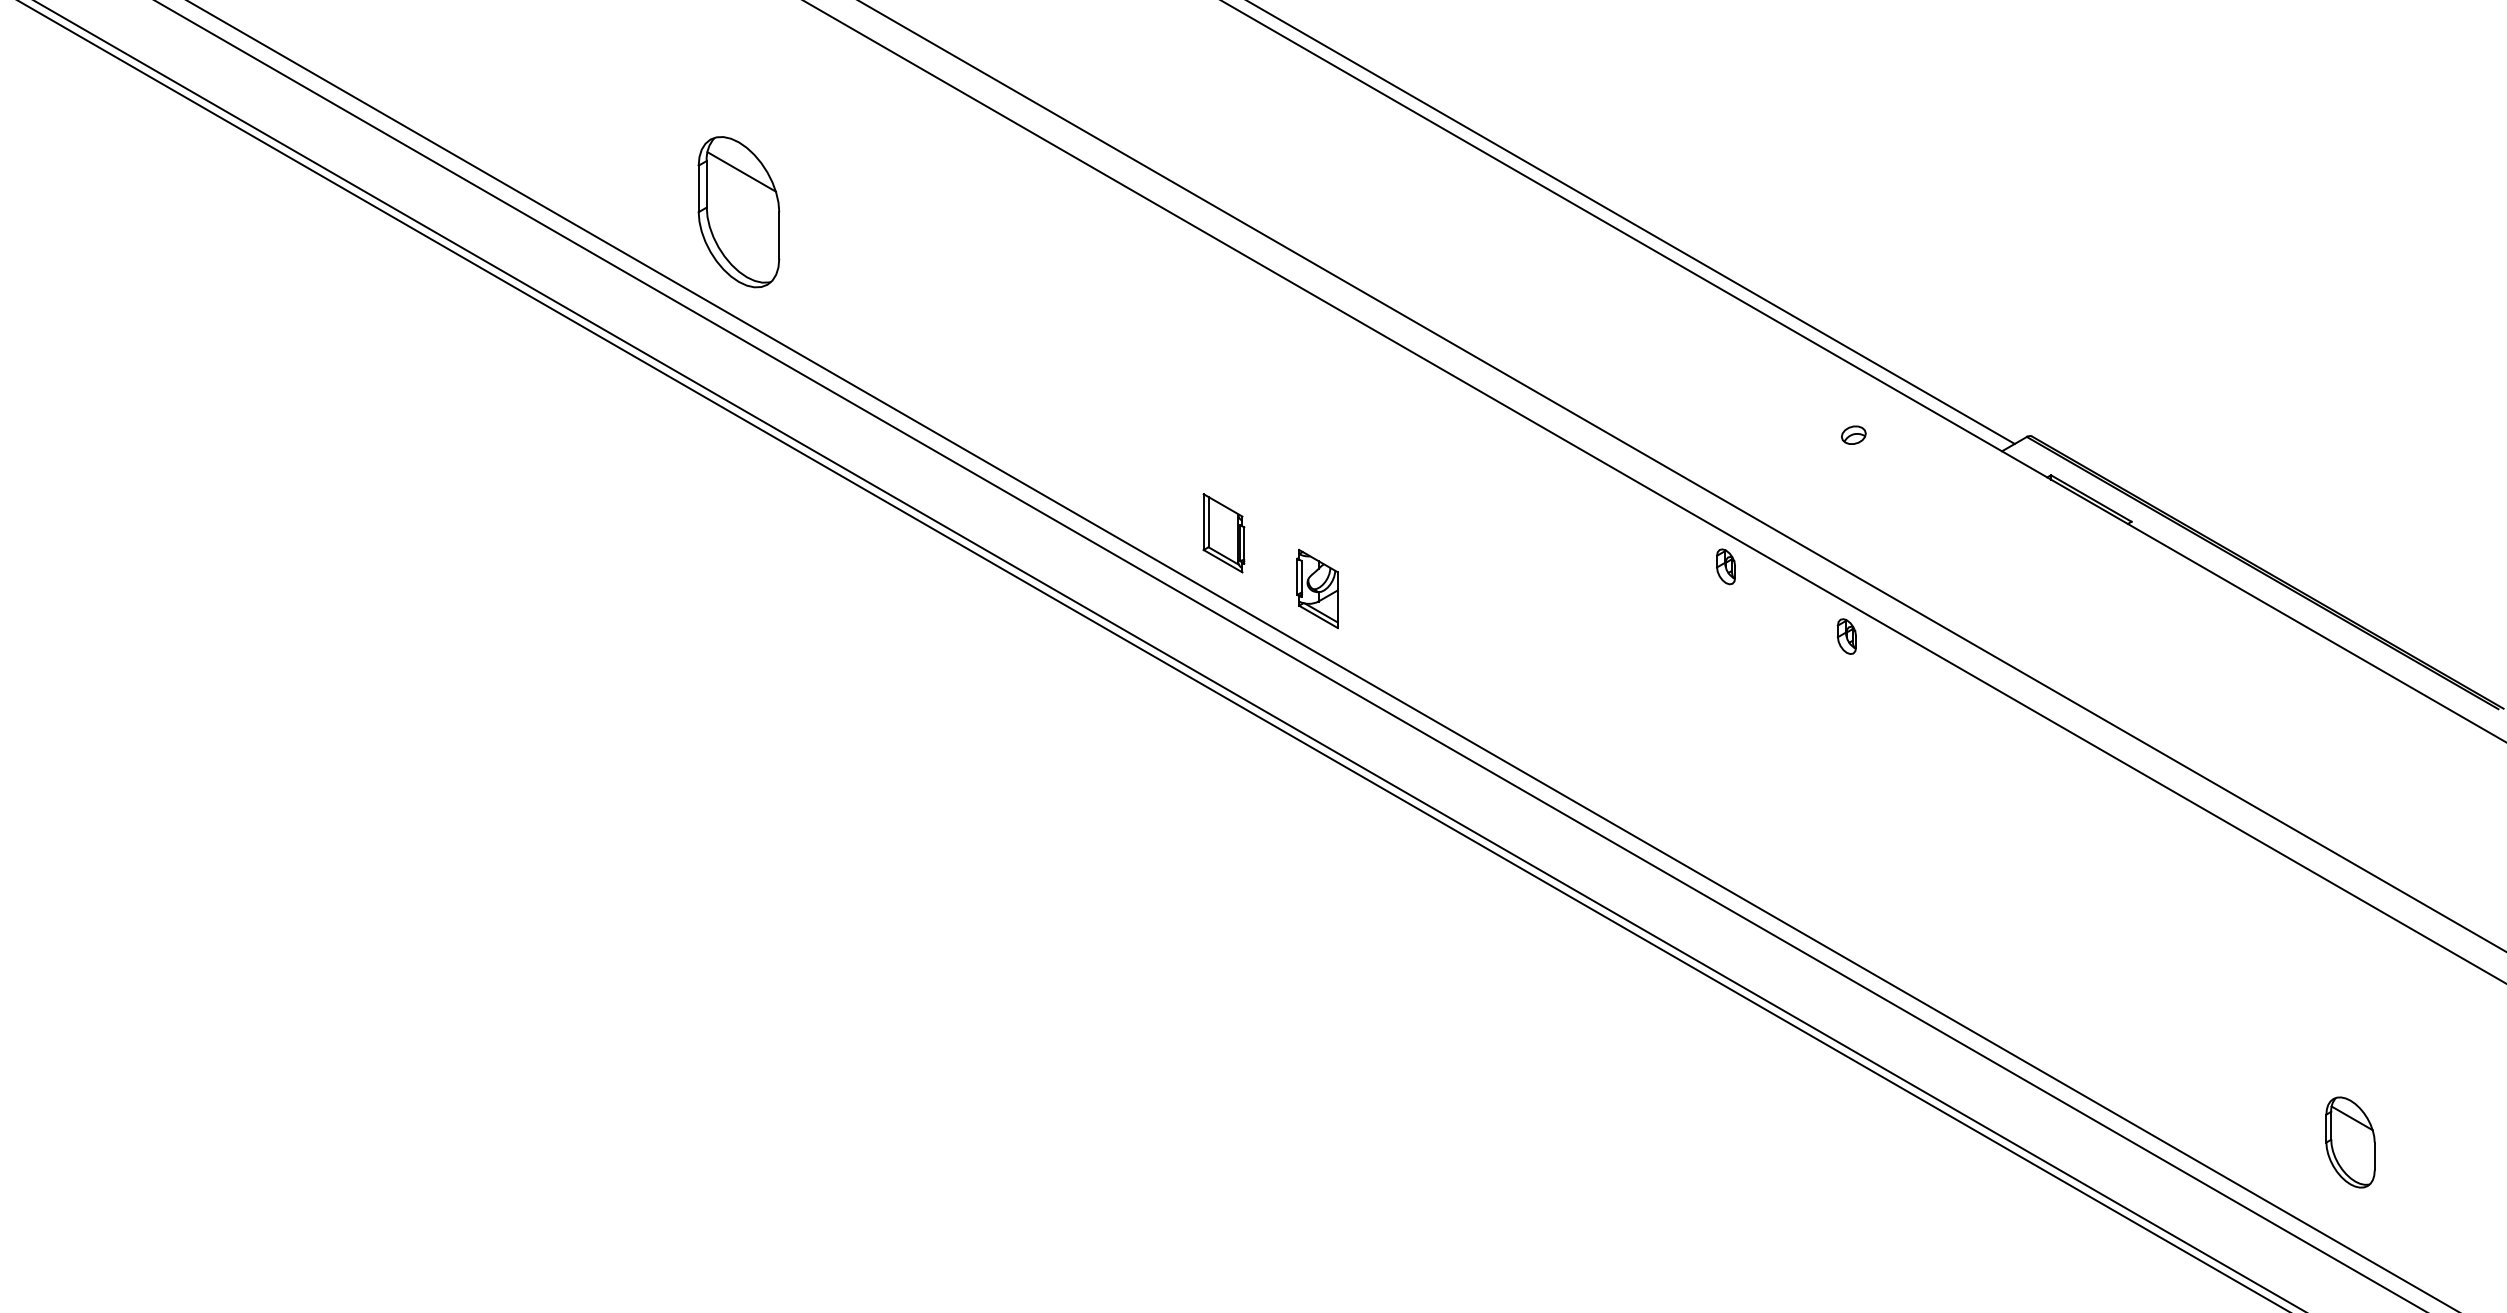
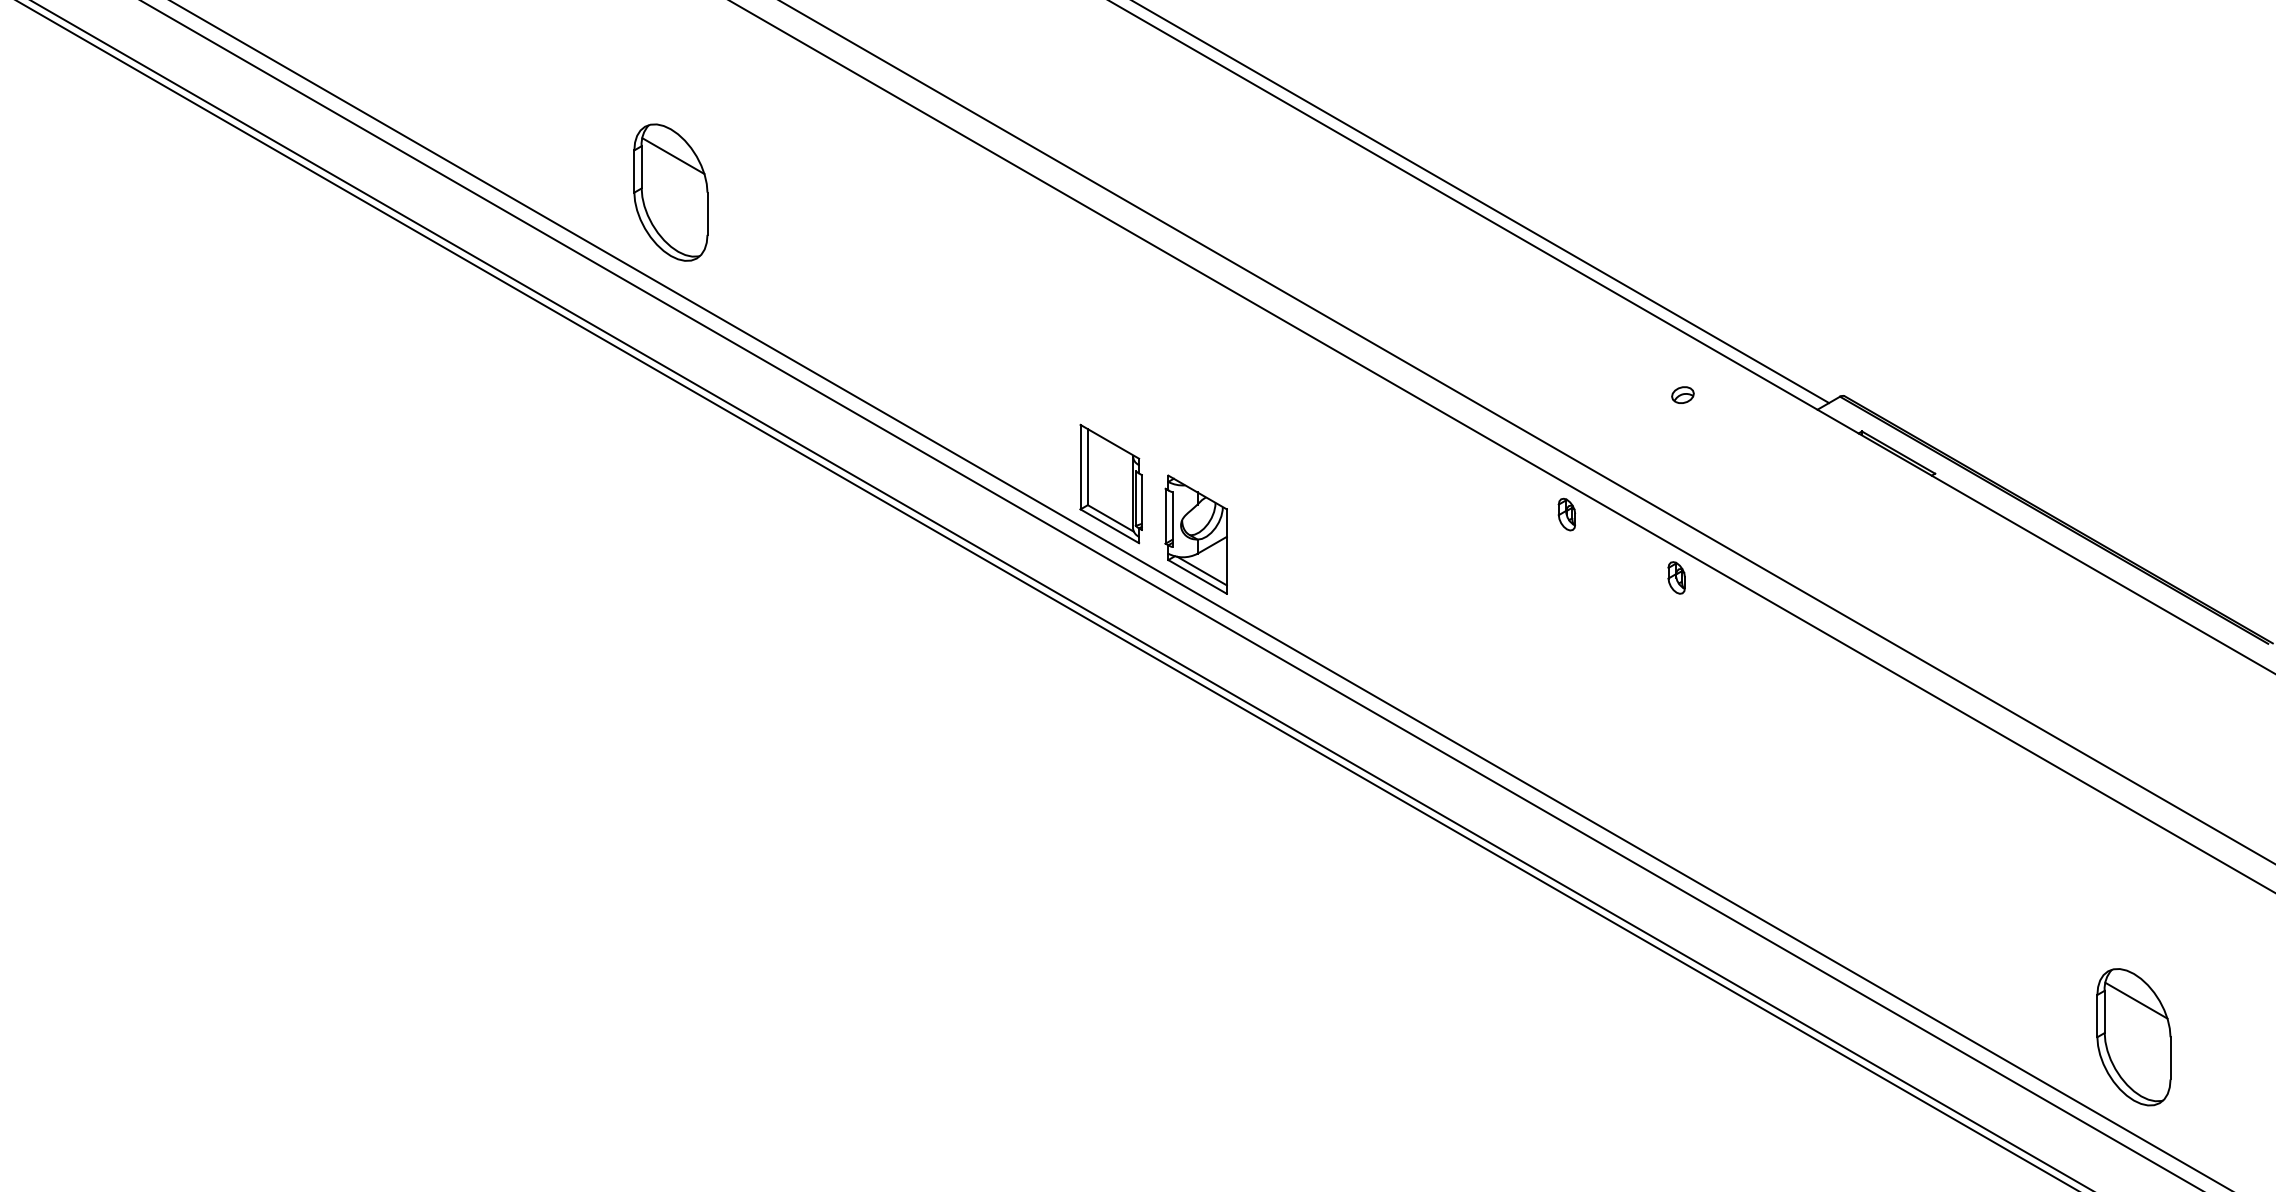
part: (1223, 533) -> (1110, 484), size x1.67
part: (1317, 588) -> (1196, 534), size x1.67
part: (2350, 1142) -> (2133, 1037), size x1.67

